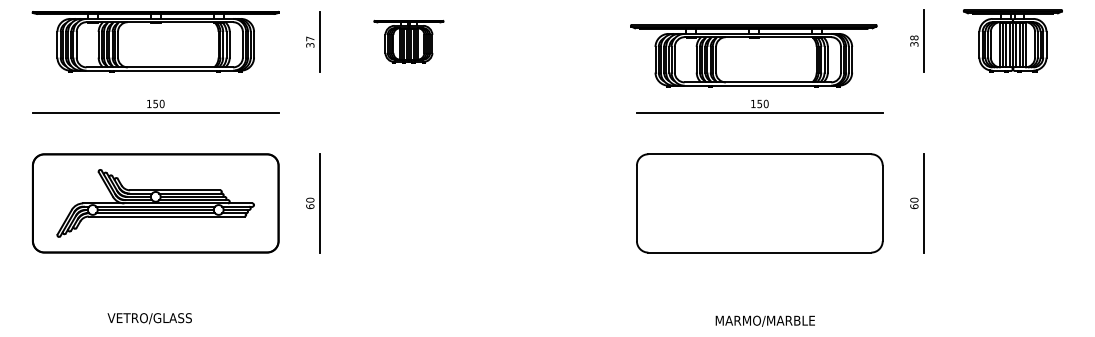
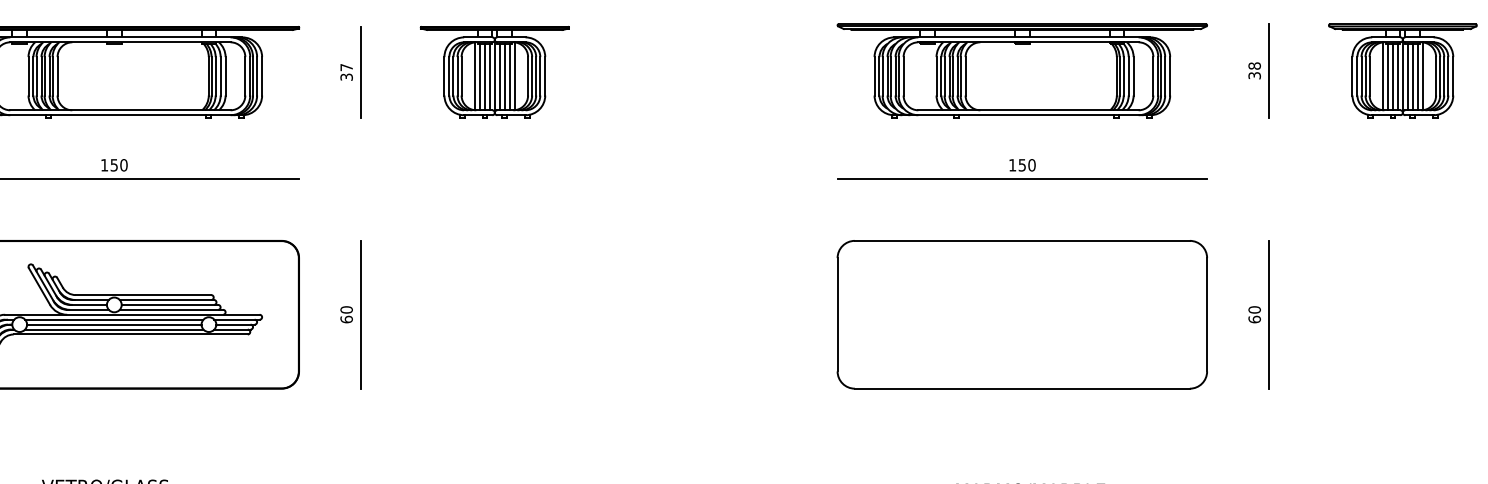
part: (408, 41) -> (494, 71), size x1.43
part: (753, 55) -> (1021, 69), moved

